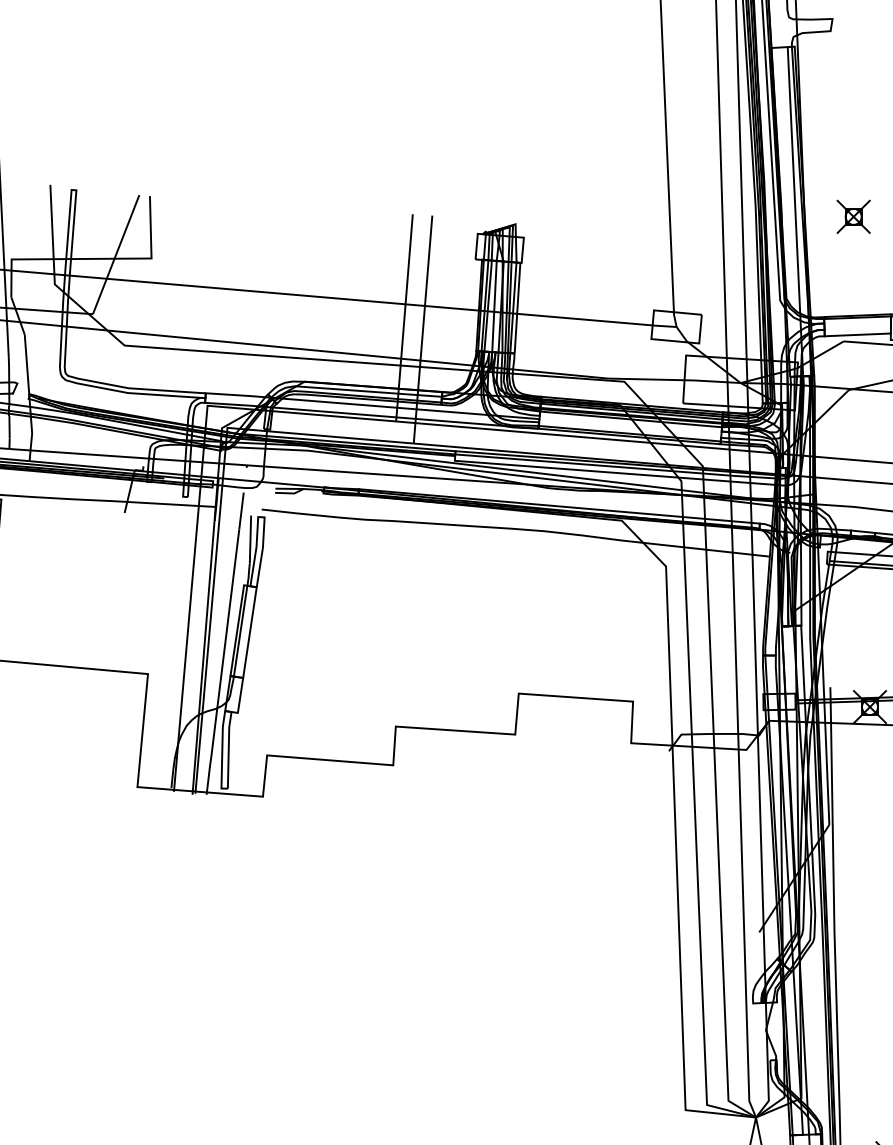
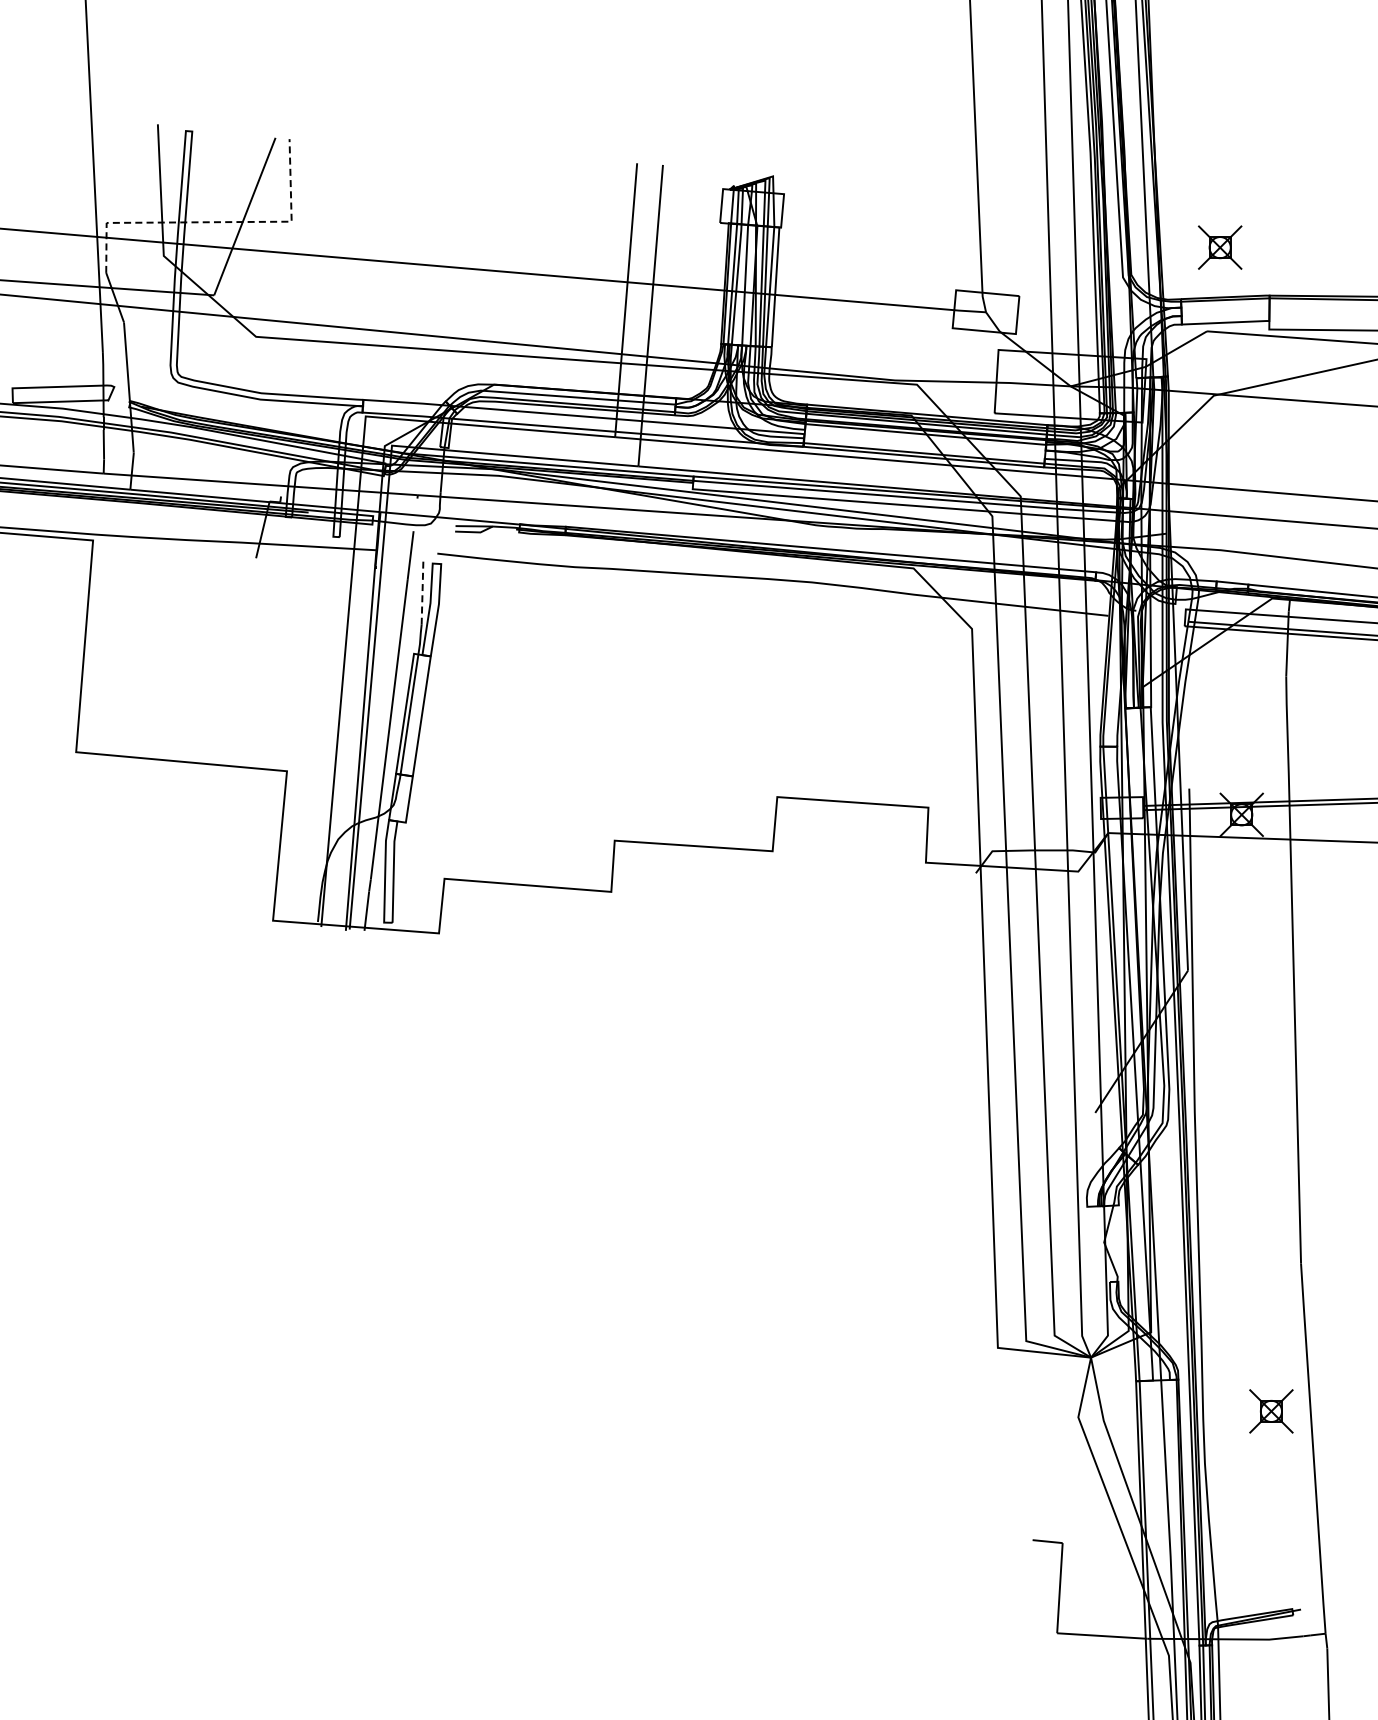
part: (853, 216) -> (1220, 247), moved
line: (94, 259) -> (216, 222), solid -> dashed
line: (250, 539) -> (422, 593), solid -> dashed

